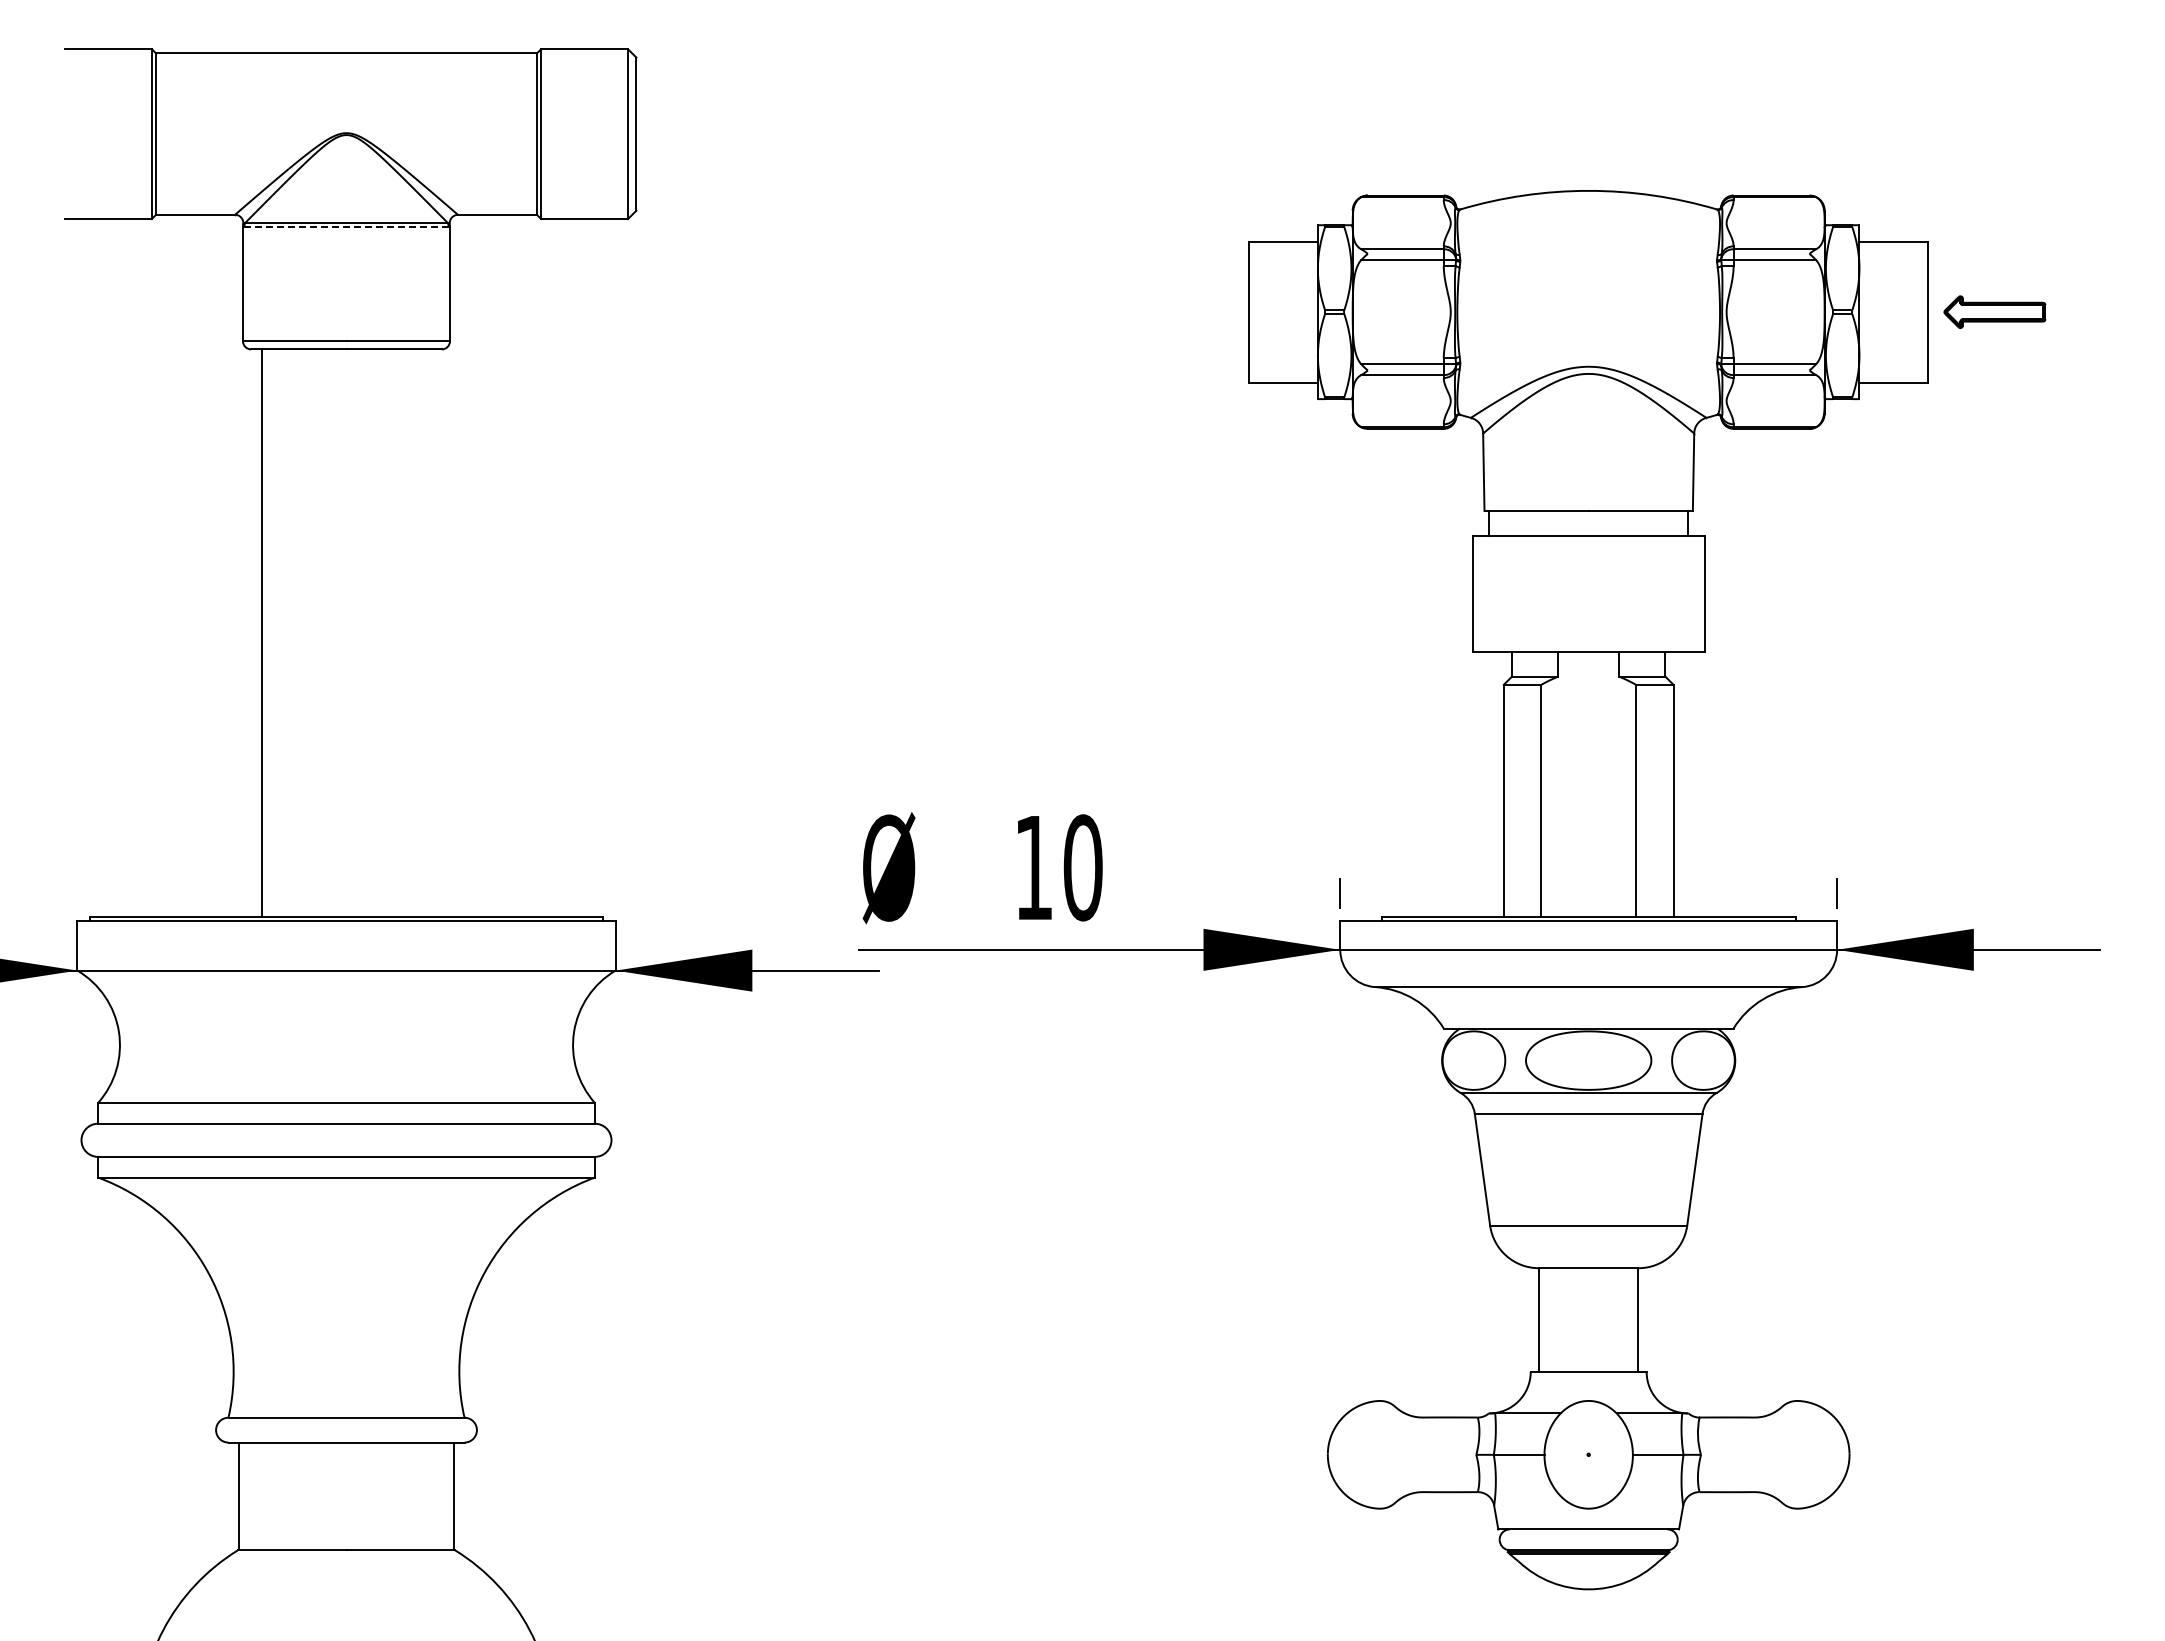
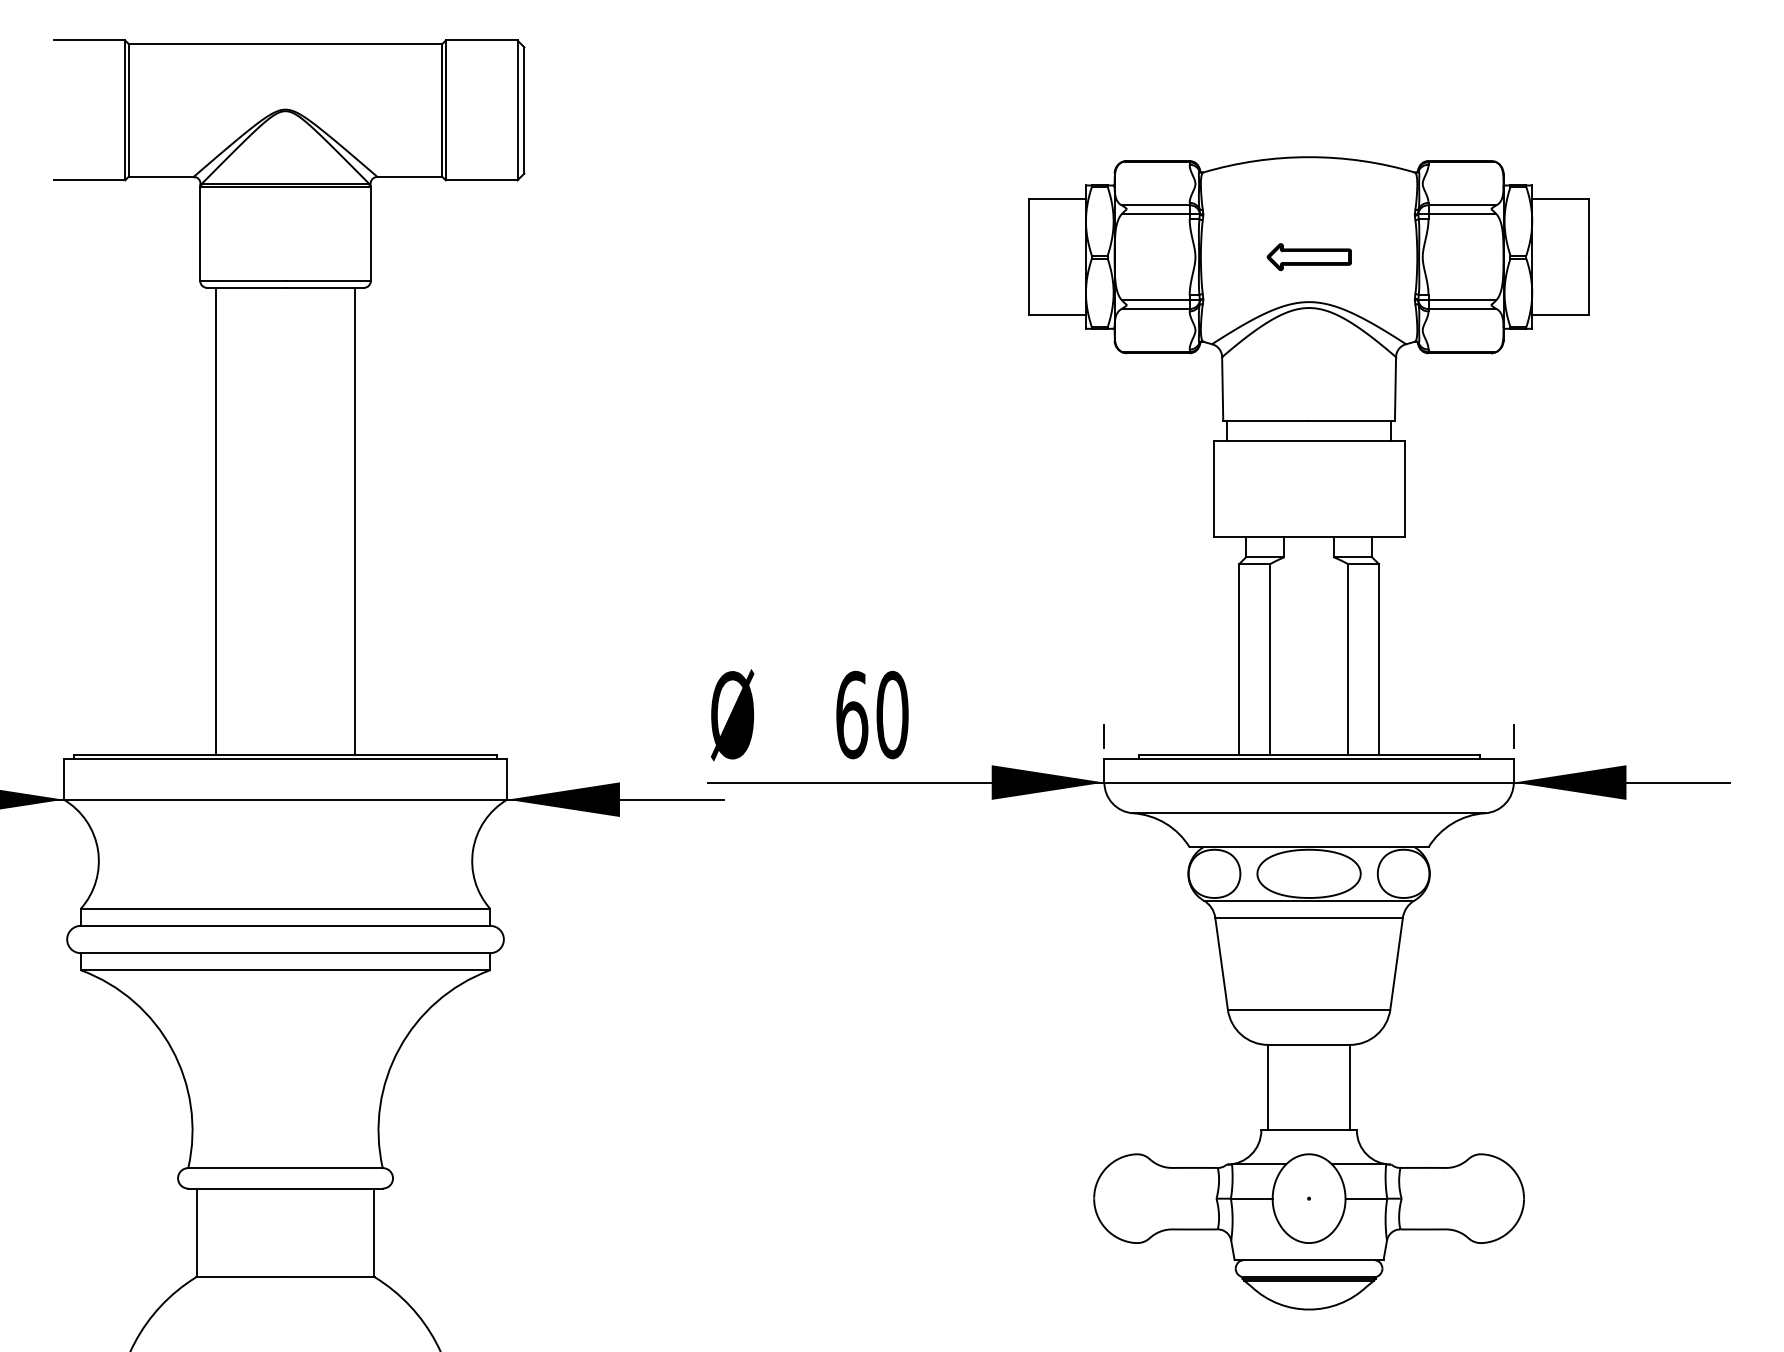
line: (346, 227) -> (285, 187), dashed -> solid
part: (1994, 311) -> (1308, 256), moved
line: (431, 632) -> (355, 521), added
text: (1034, 867) -> (852, 714), 10 -> 60

